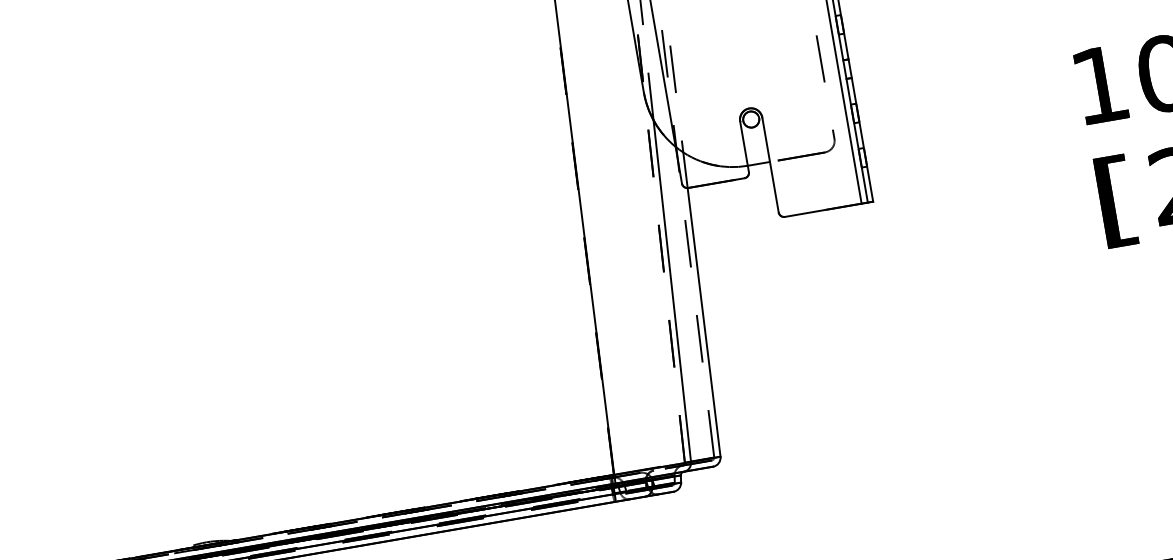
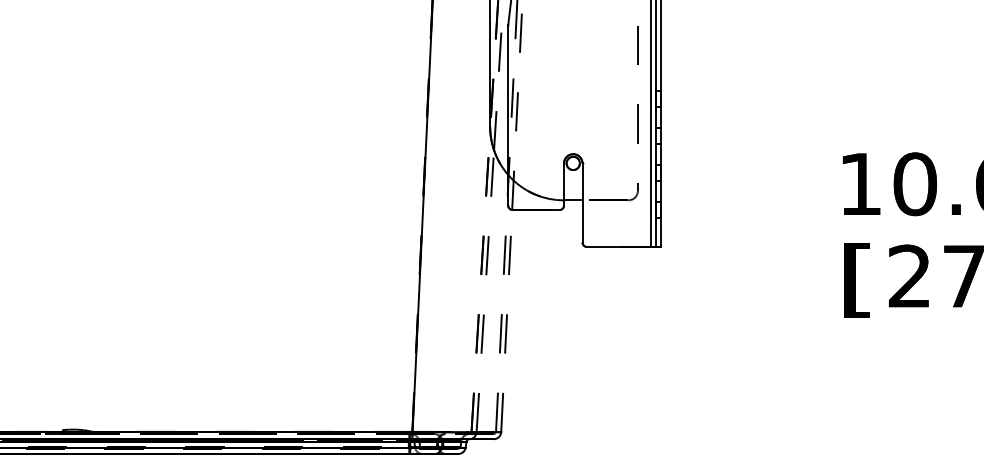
line: (672, 290) -> (485, 290), solid -> dashed
line: (703, 321) -> (506, 320), solid -> dashed

